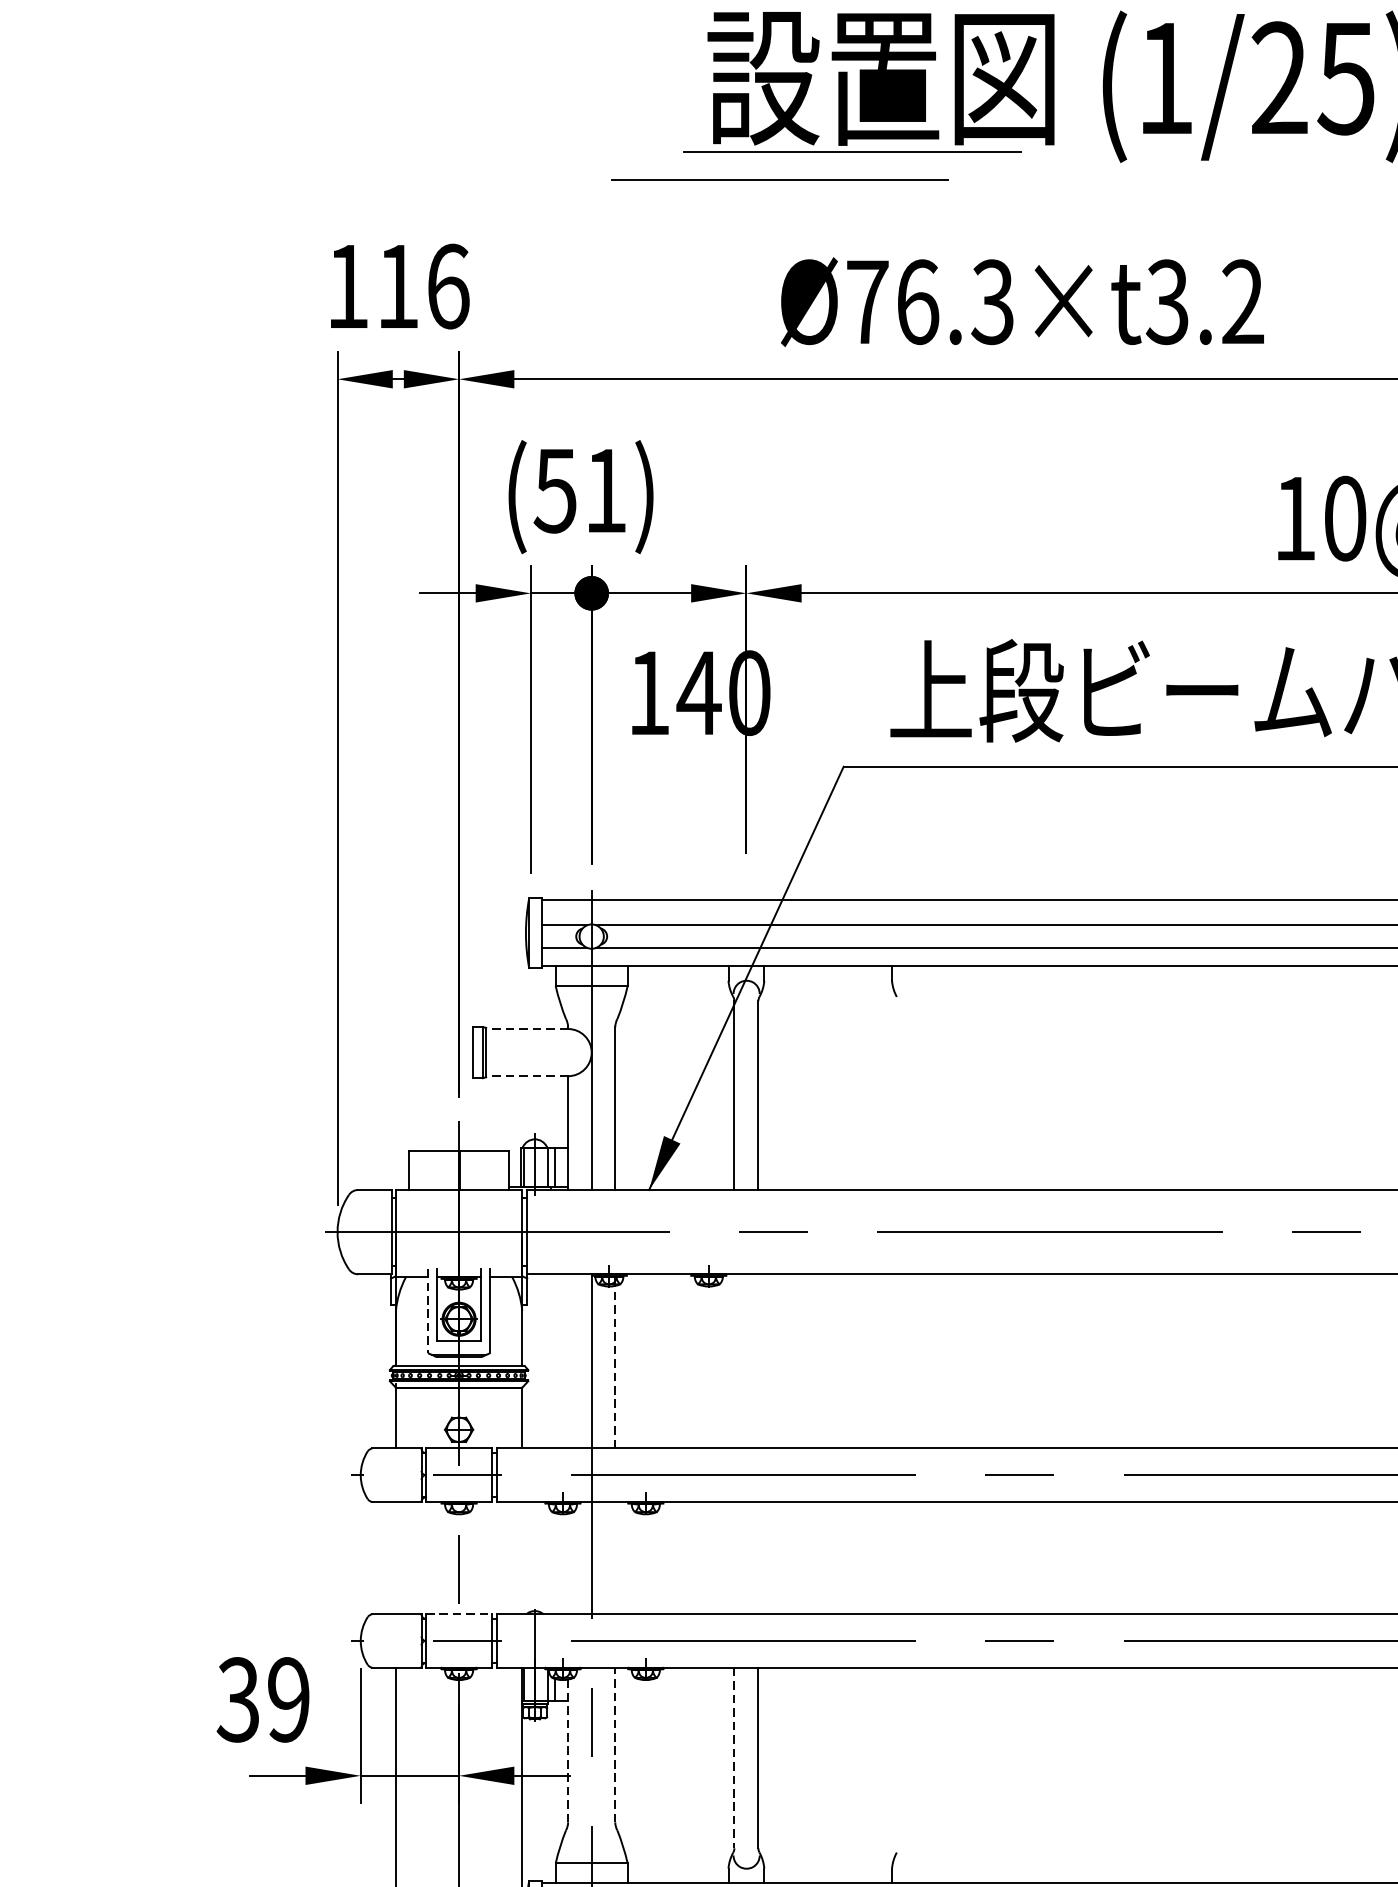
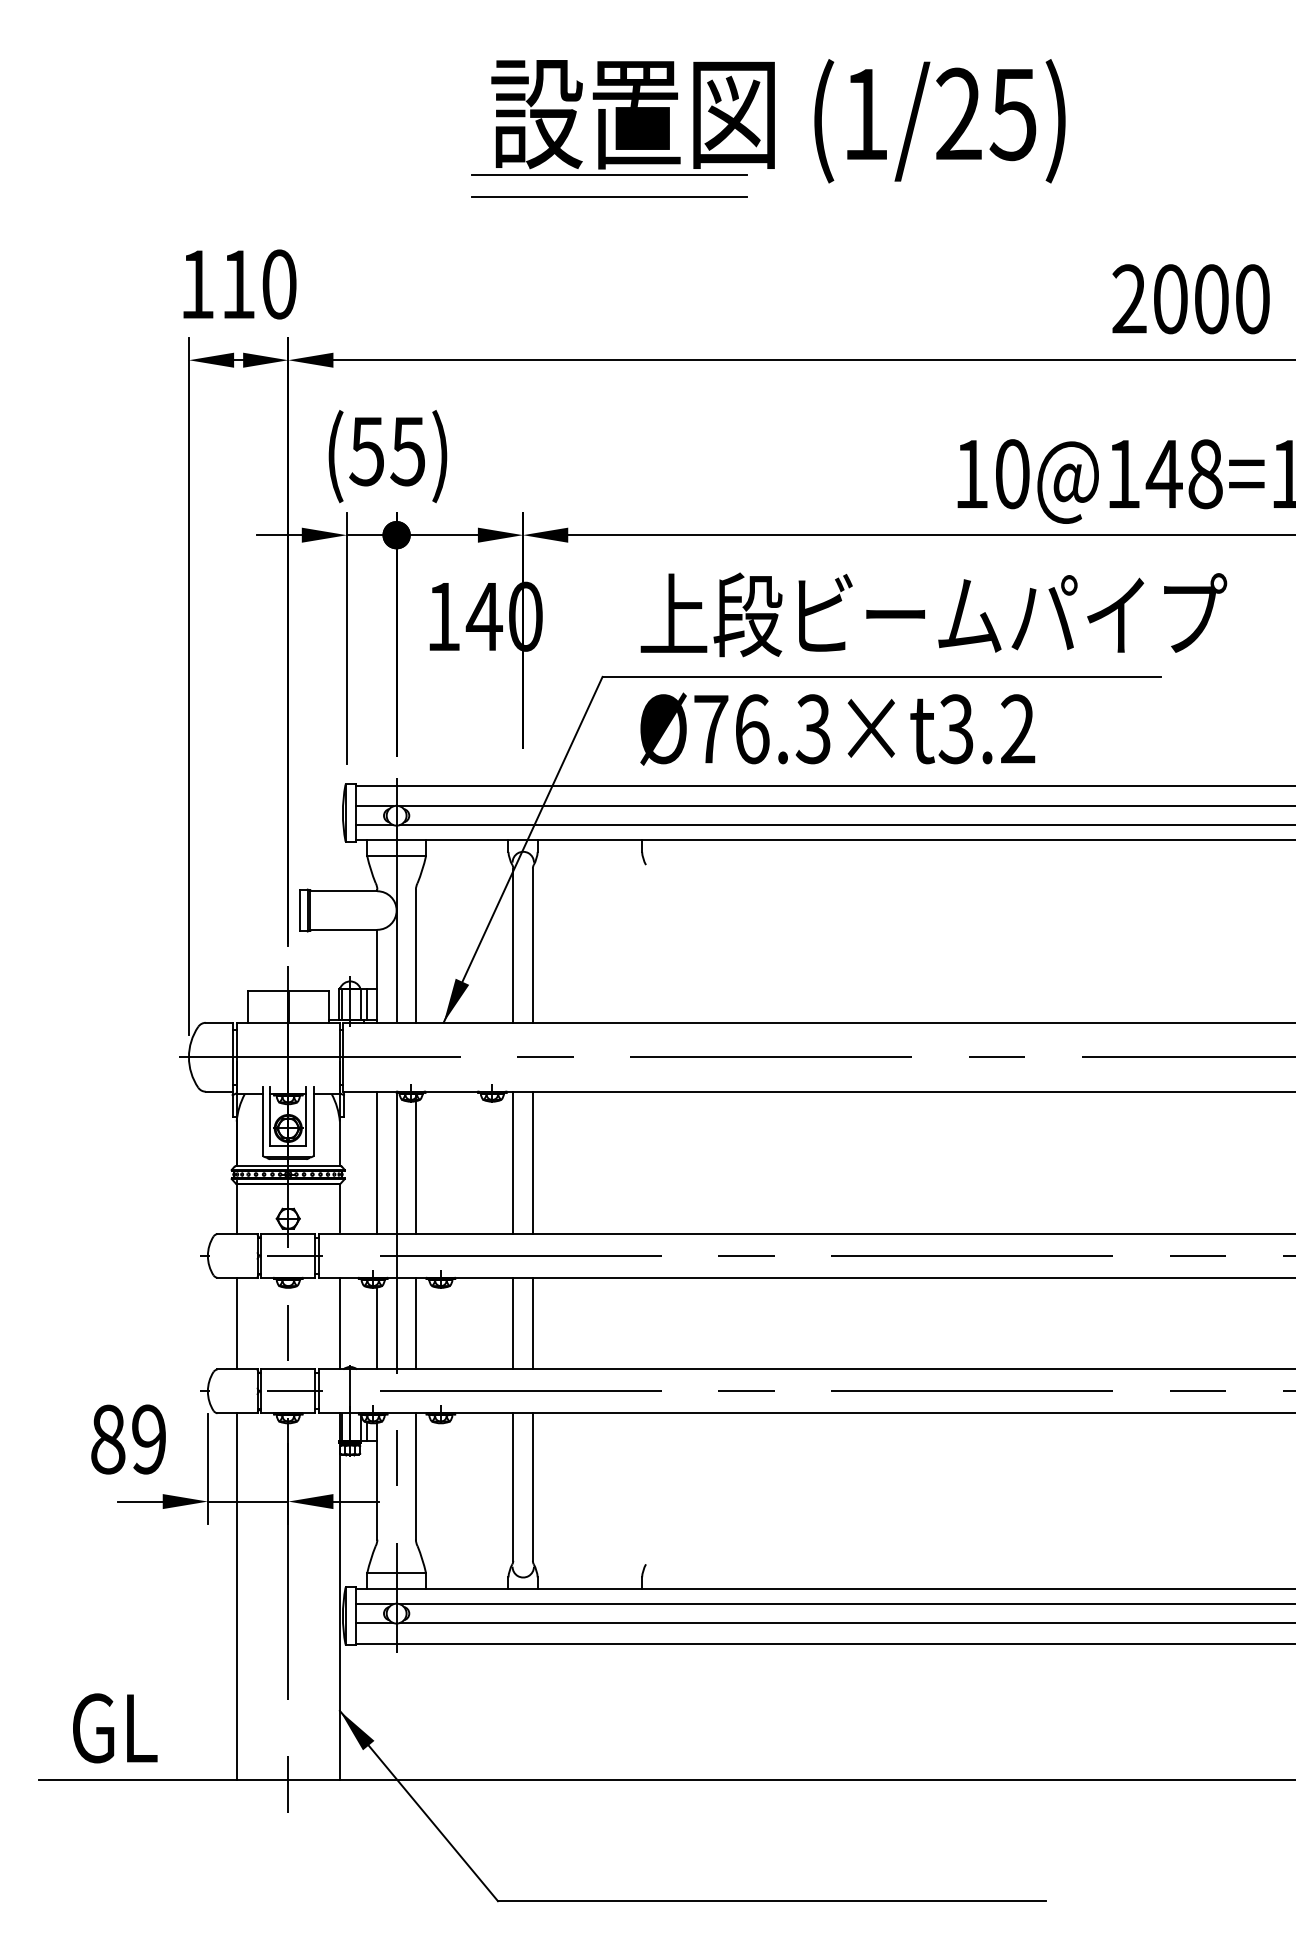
line: (779, 178) -> (609, 196), moved
text: (448, 286) -> (279, 284), 116 -> 110
text: (1022, 301) -> (837, 728), moved
text: (604, 490) -> (407, 451), (51) -> (55)
line: (526, 1029) -> (343, 891), dashed -> solid
line: (526, 1075) -> (343, 929), dashed -> solid
line: (428, 1311) -> (263, 1122), dashed -> solid
line: (568, 1360) -> (377, 1162), added
line: (614, 1360) -> (415, 1162), dashed -> solid
line: (734, 1360) -> (513, 1162), added
line: (757, 1360) -> (532, 1162), added
line: (395, 1557) -> (236, 1323), added
line: (521, 1557) -> (339, 1323), added
line: (614, 1557) -> (415, 1323), added
line: (734, 1557) -> (513, 1323), added
line: (757, 1557) -> (532, 1323), added
line: (568, 1564) -> (377, 1328), added
line: (459, 1614) -> (288, 1369), dashed -> solid
text: (237, 1699) -> (107, 1439), 39 -> 89
line: (614, 1743) -> (415, 1475), dashed -> solid
line: (568, 1750) -> (377, 1480), dashed -> solid
line: (734, 1758) -> (513, 1487), dashed -> solid

